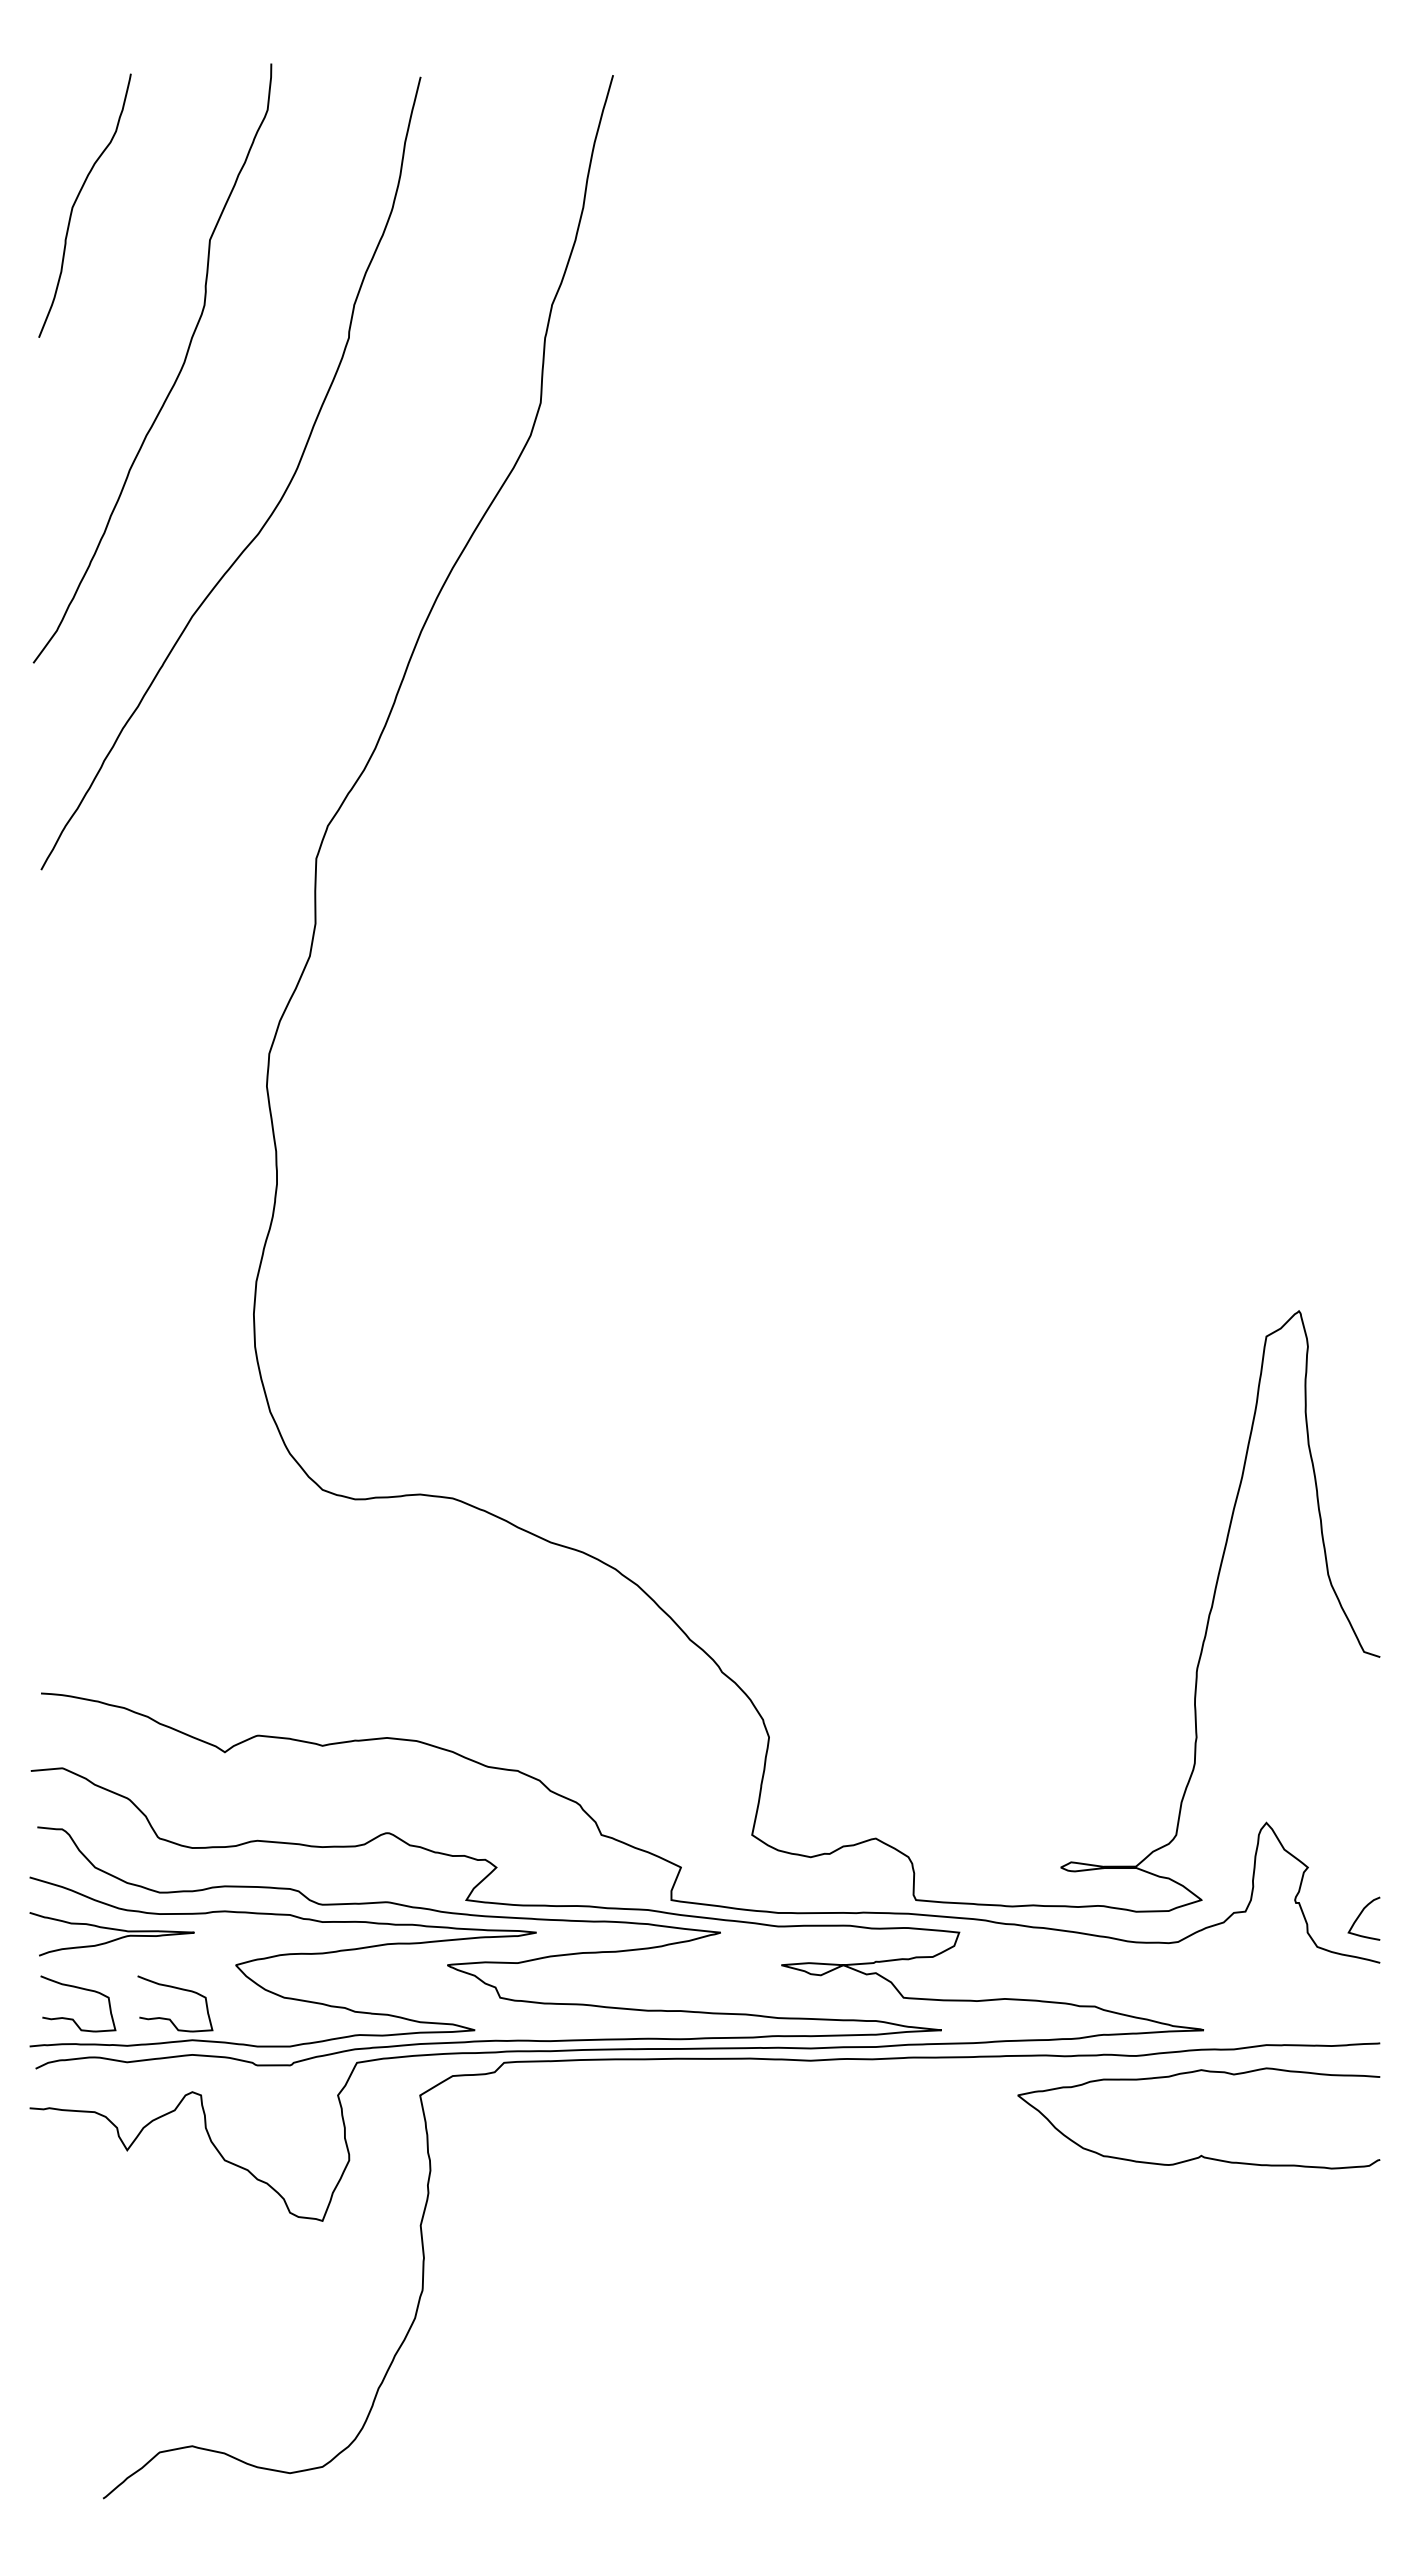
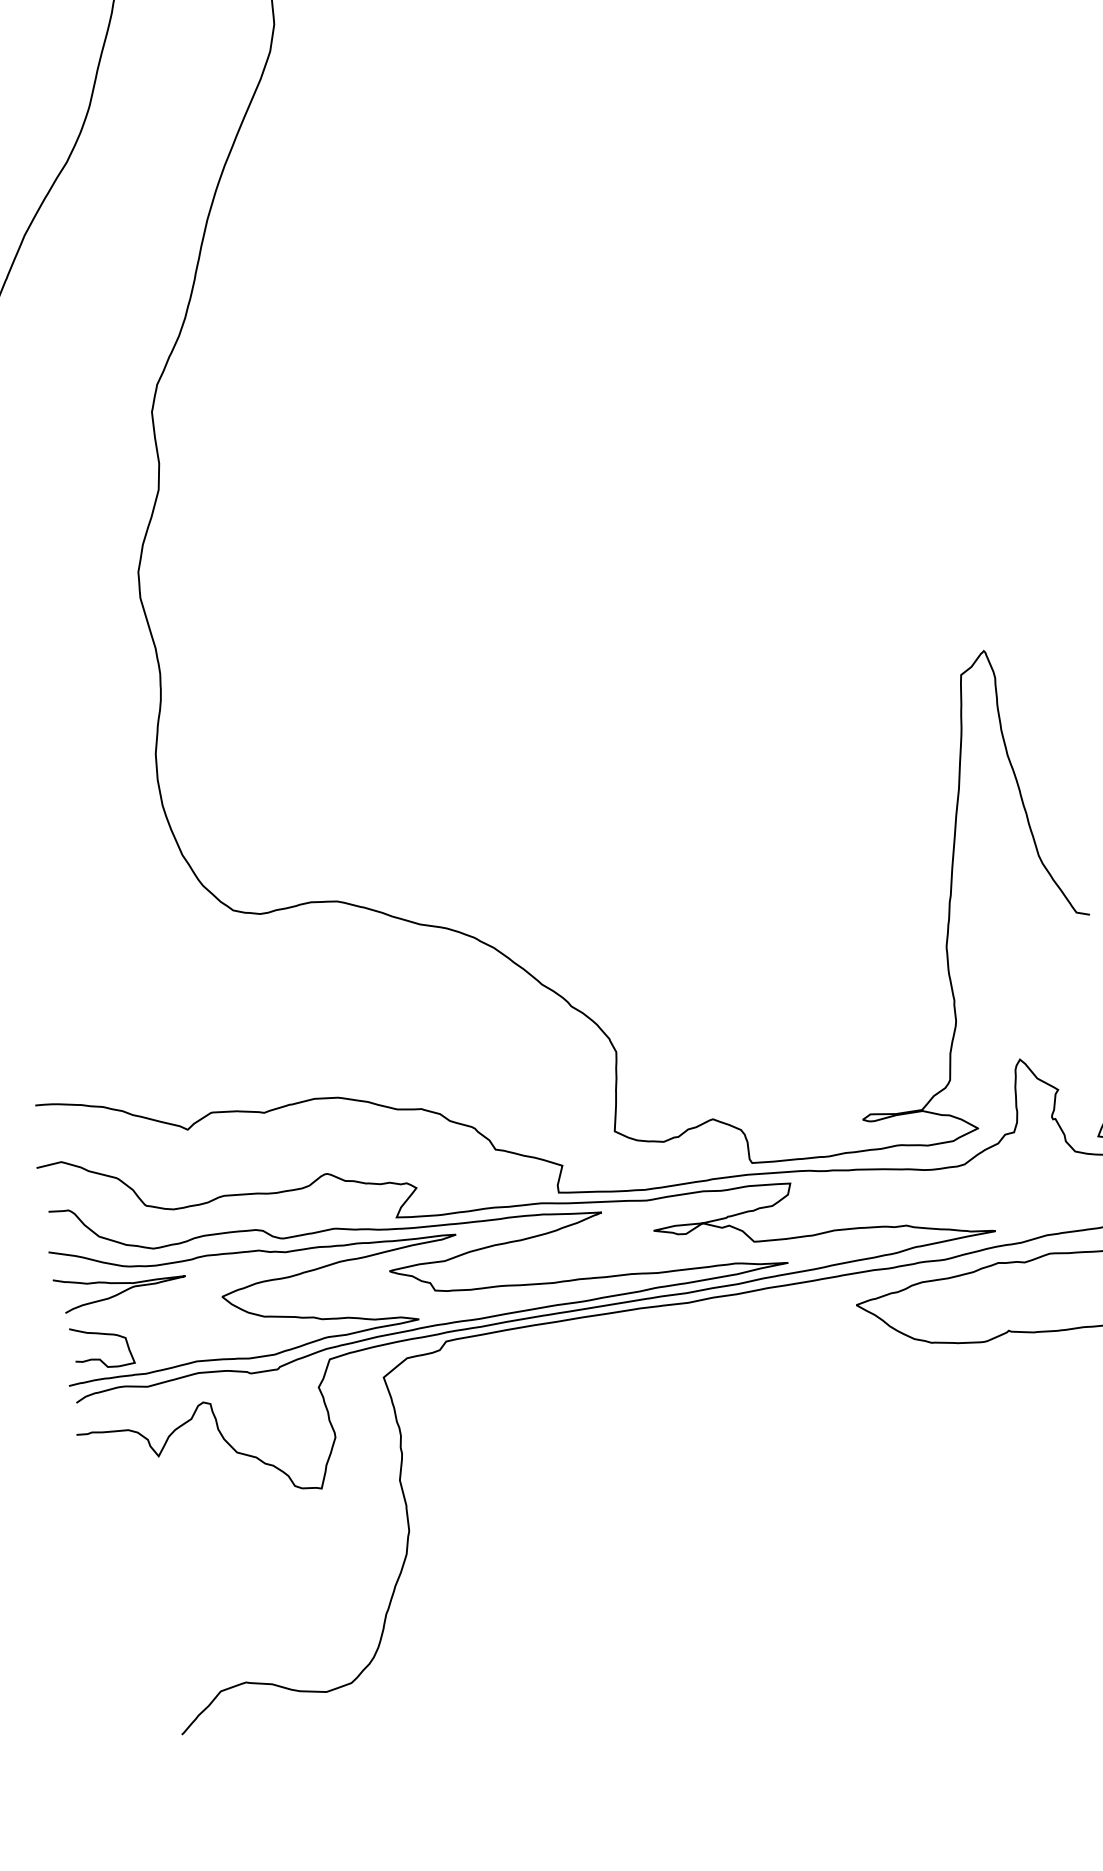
curve: (177, 1989) -> (179, 1323), removed

